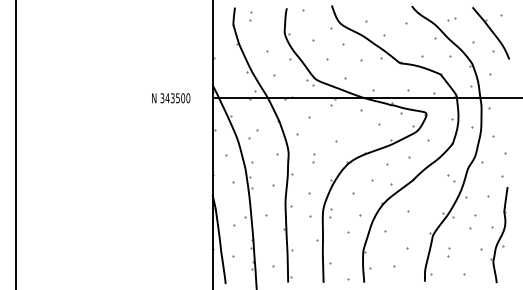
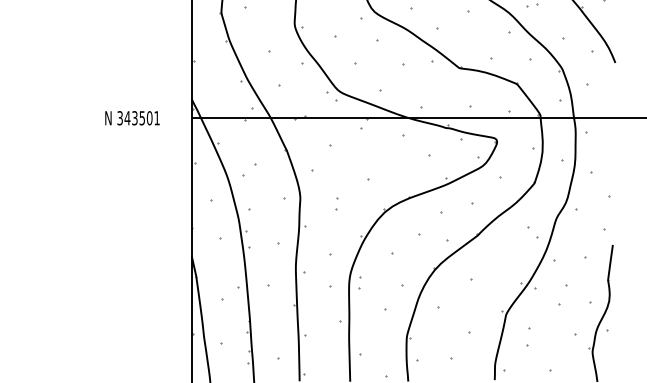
text: (188, 98) -> (157, 118), 343500 -> 343501
part: (448, 252) -> (528, 338), size x1.6

